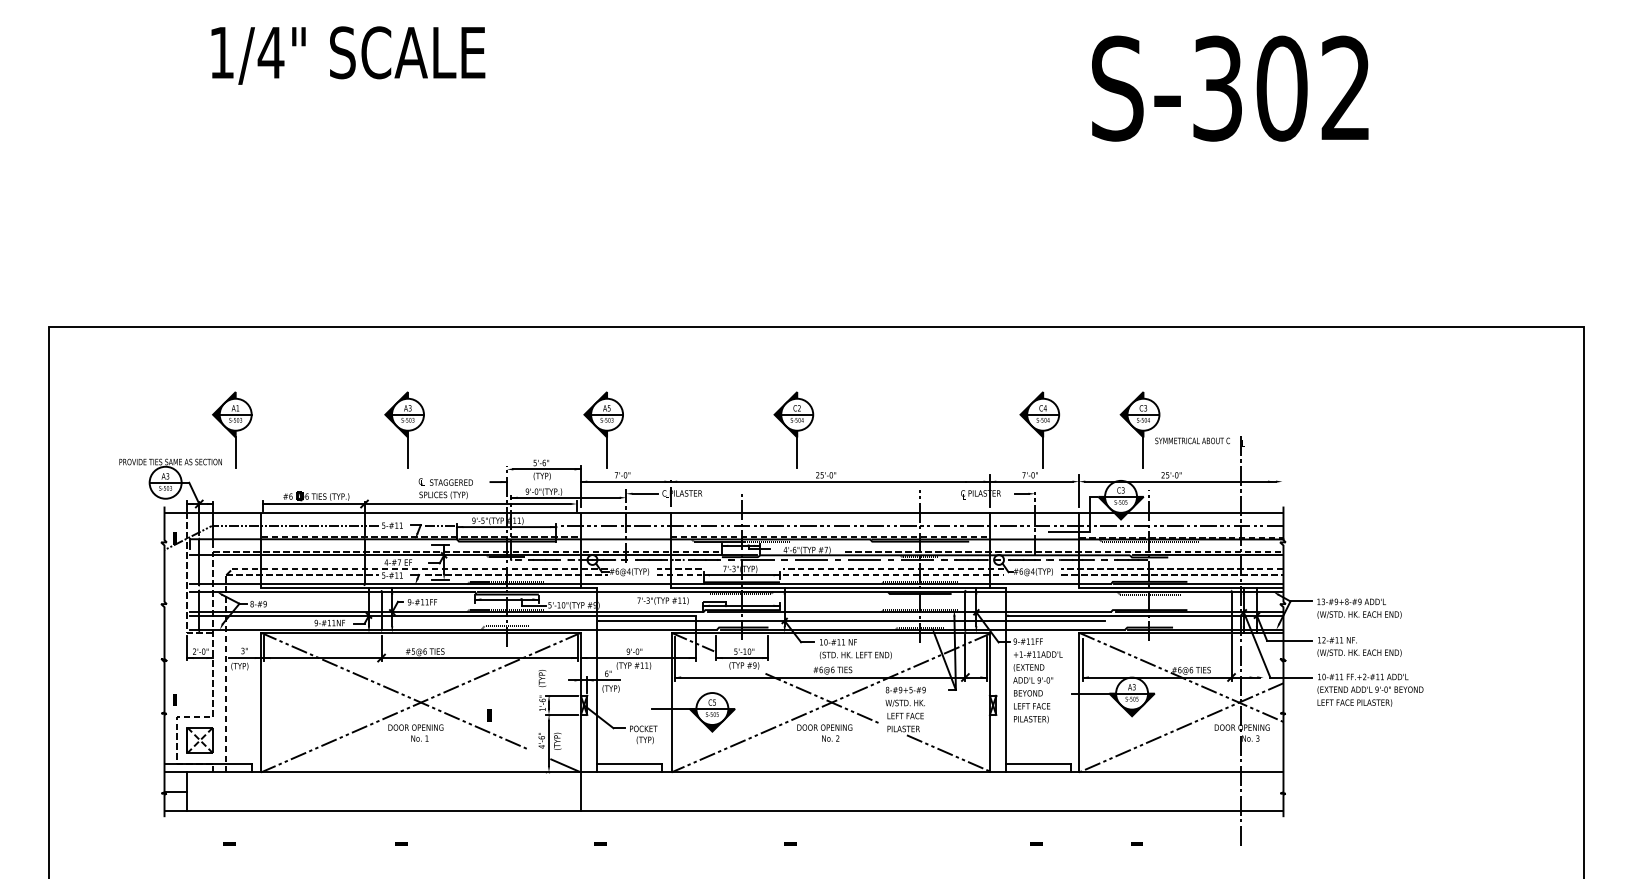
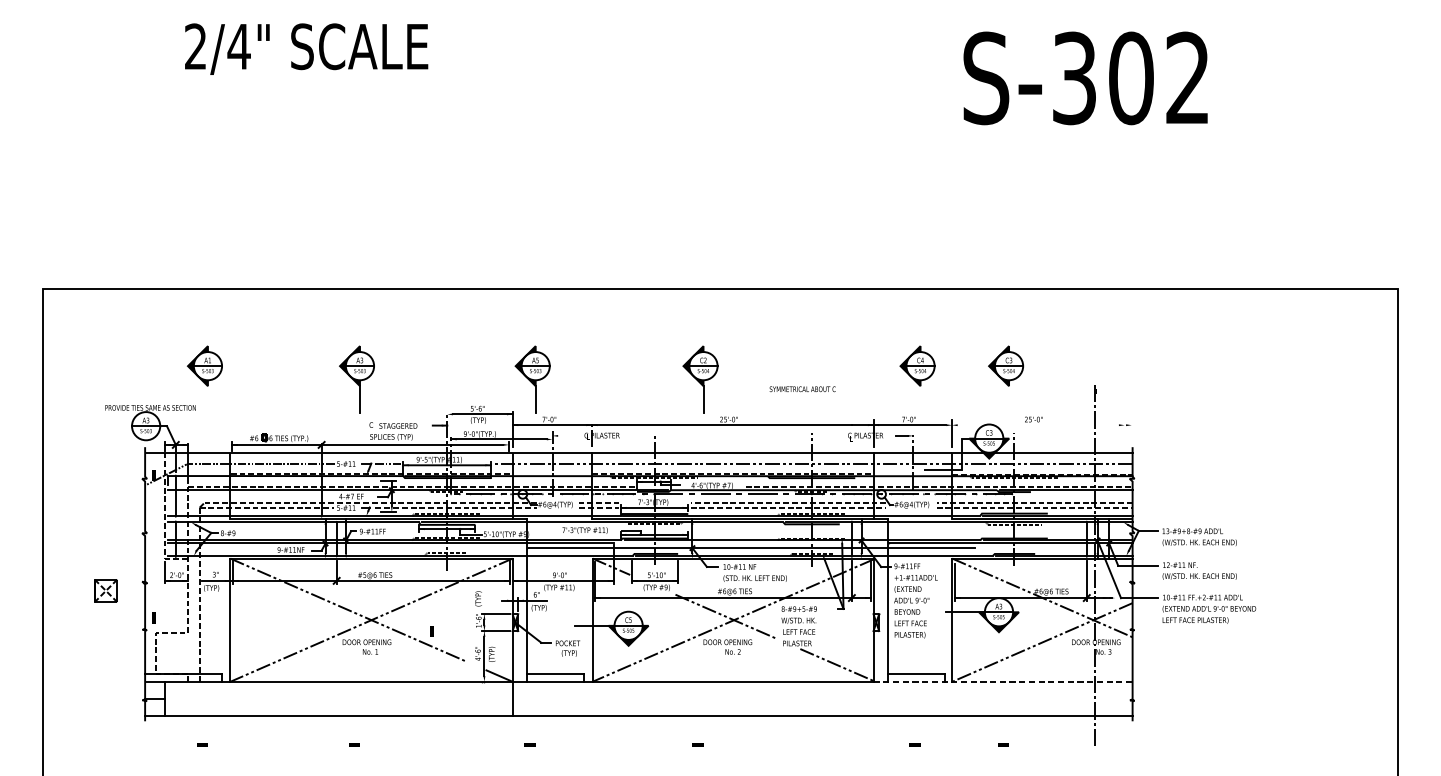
text: (221, 52) -> (195, 46), 1/4" -> 2/4"
text: (1192, 440) -> (802, 388), moved
line: (235, 452) -> (207, 399), removed
line: (1043, 452) -> (920, 399), removed
line: (1143, 452) -> (1009, 399), removed
line: (1180, 481) -> (1041, 425), removed
line: (645, 493) -> (569, 435), removed
part: (199, 740) -> (105, 590), moved
line: (1136, 772) -> (1002, 681), solid -> dashed

